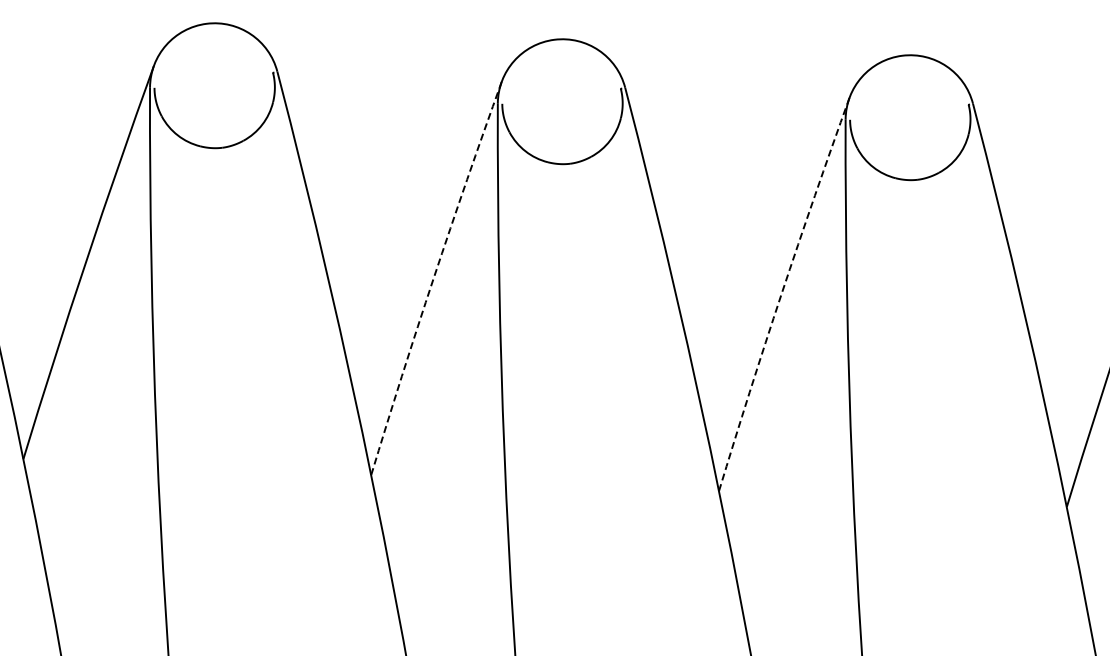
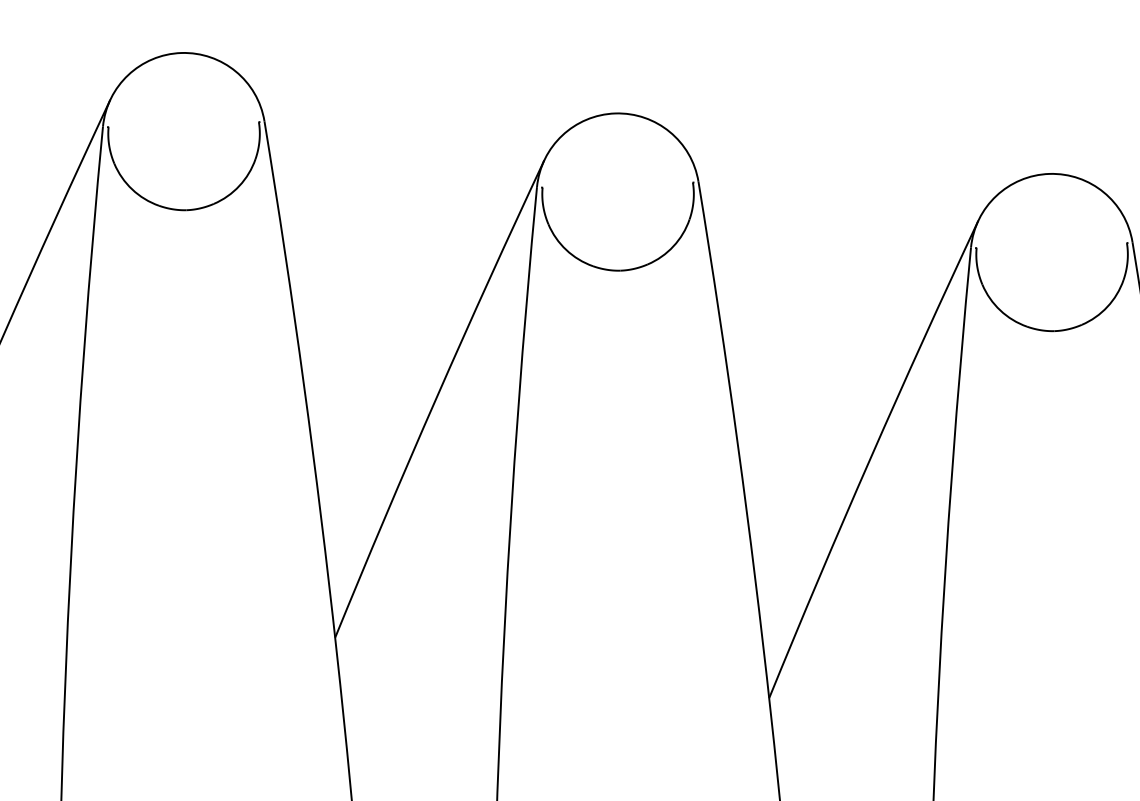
arc: (433, 277) -> (436, 397), dashed -> solid
arc: (781, 293) -> (870, 457), dashed -> solid

